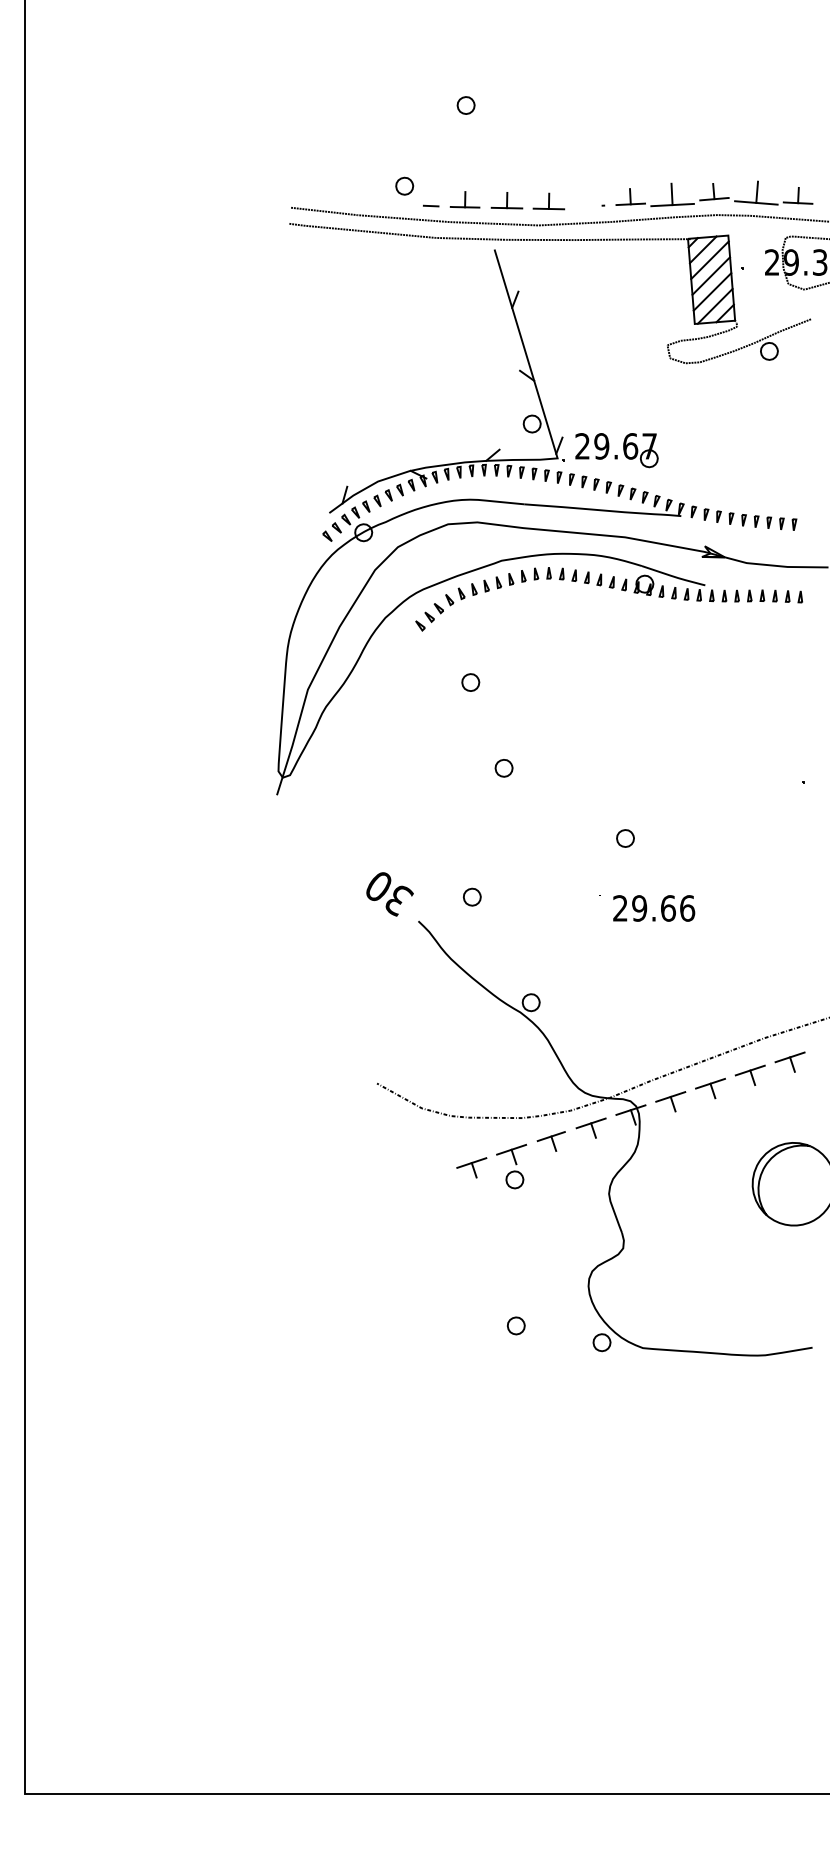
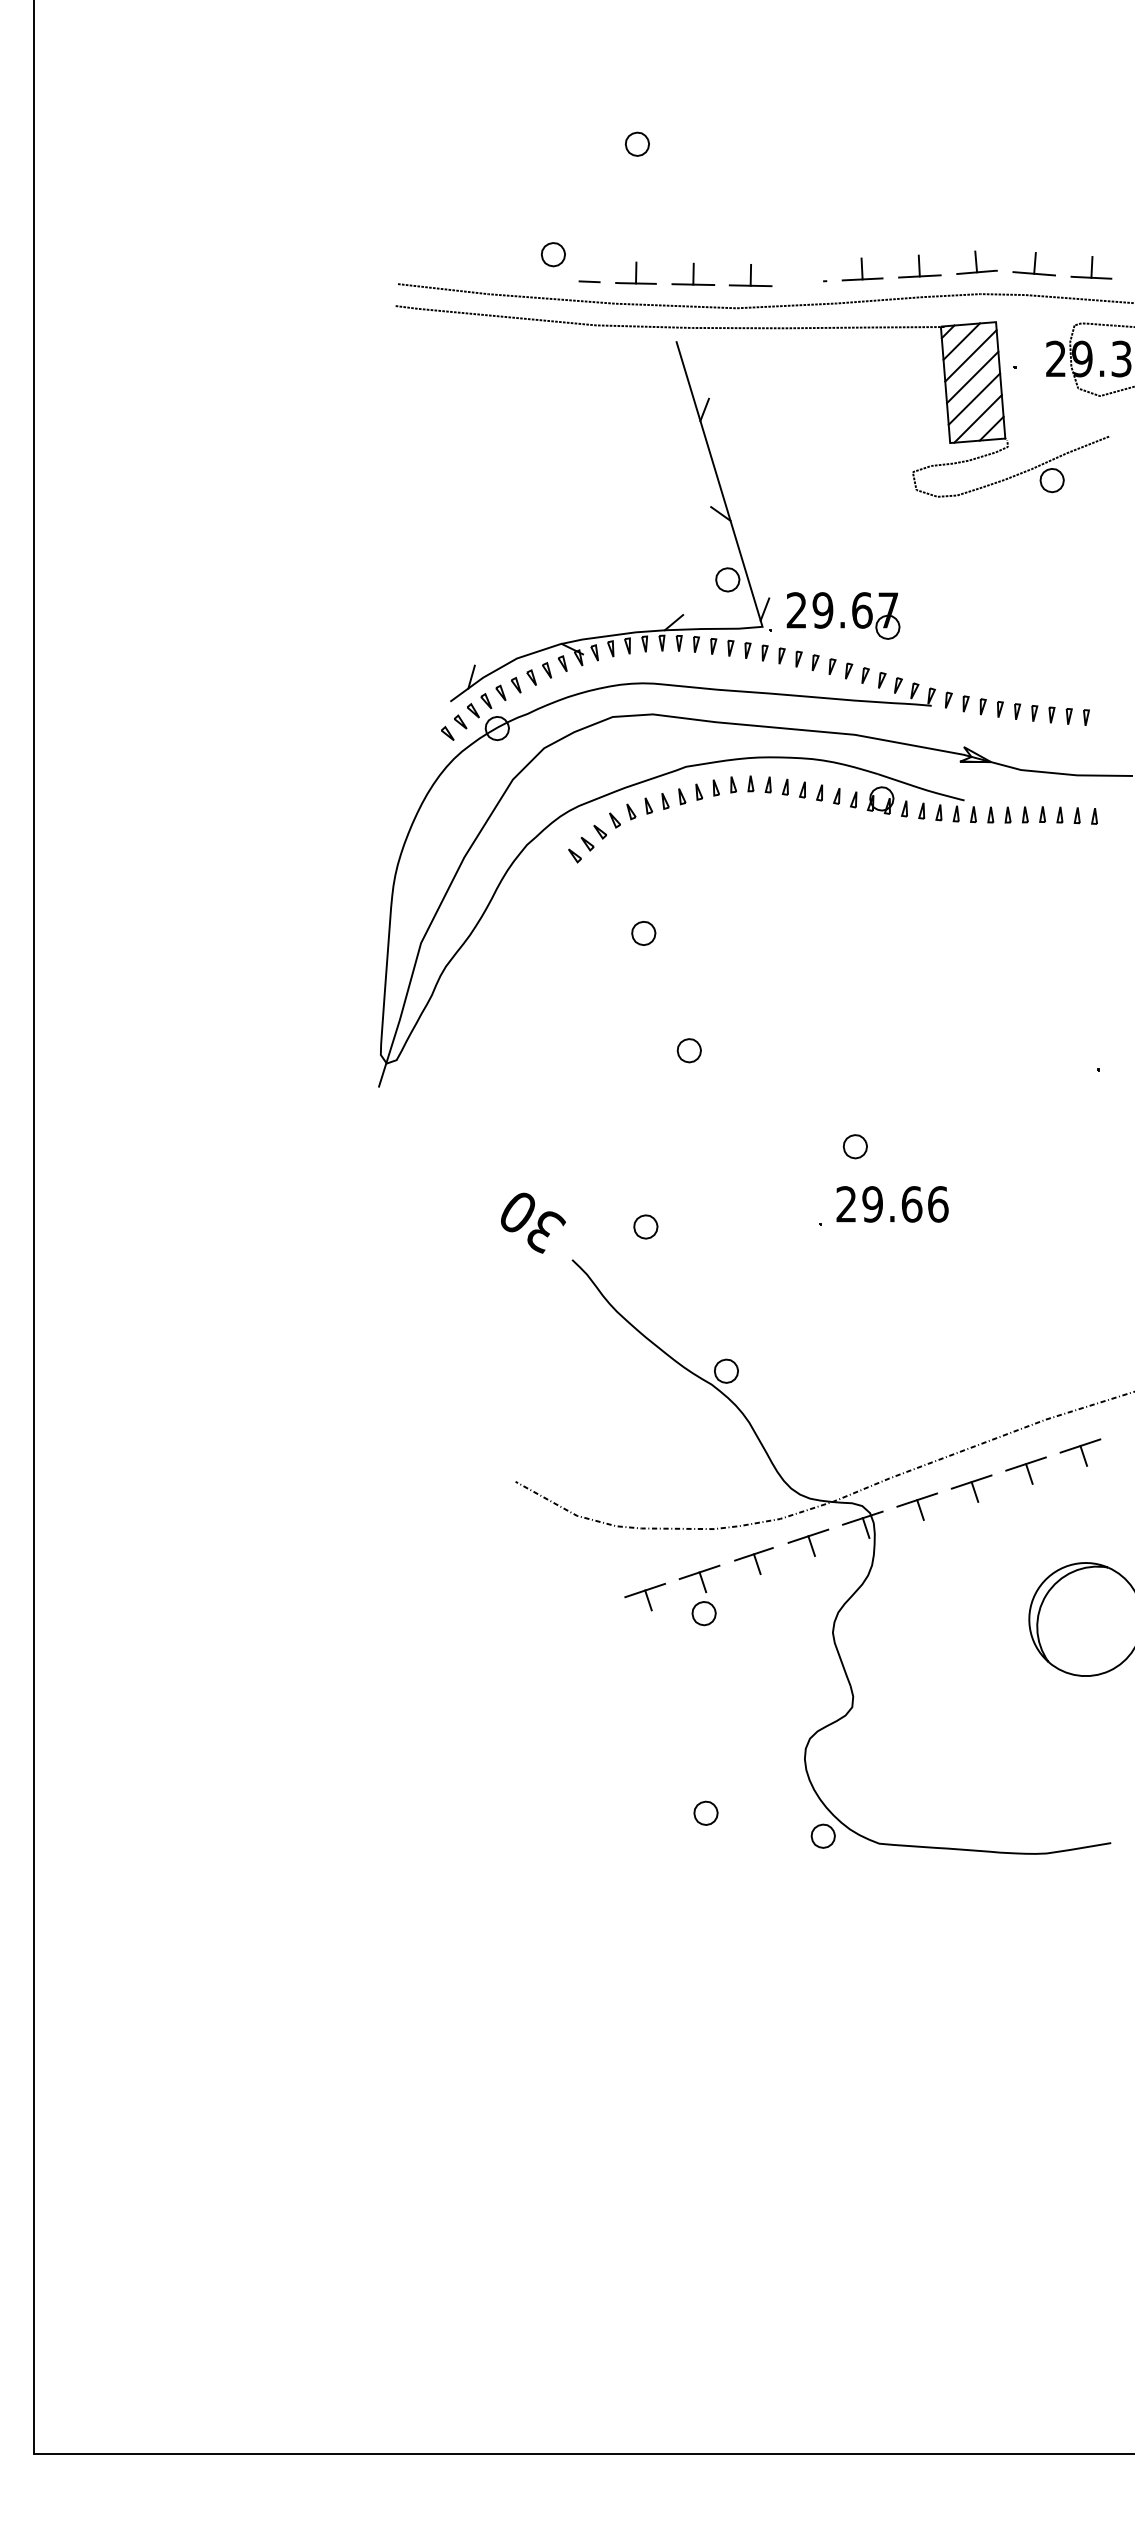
part: (755, 193) -> (1033, 264), size x0.71
part: (672, 194) -> (919, 266), size x0.71
text: (654, 908) -> (892, 1204), moved

